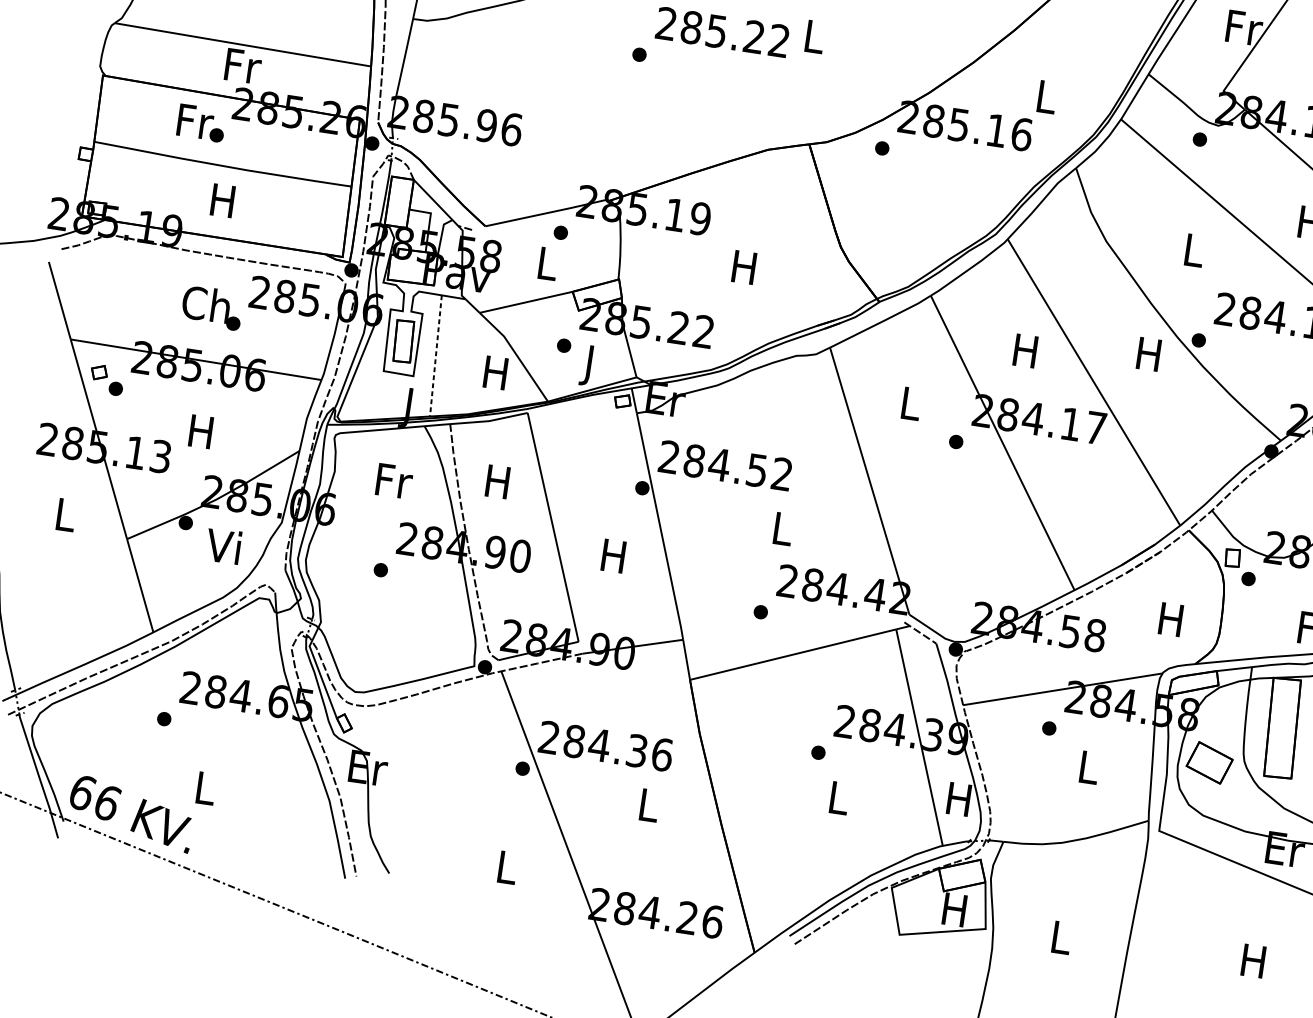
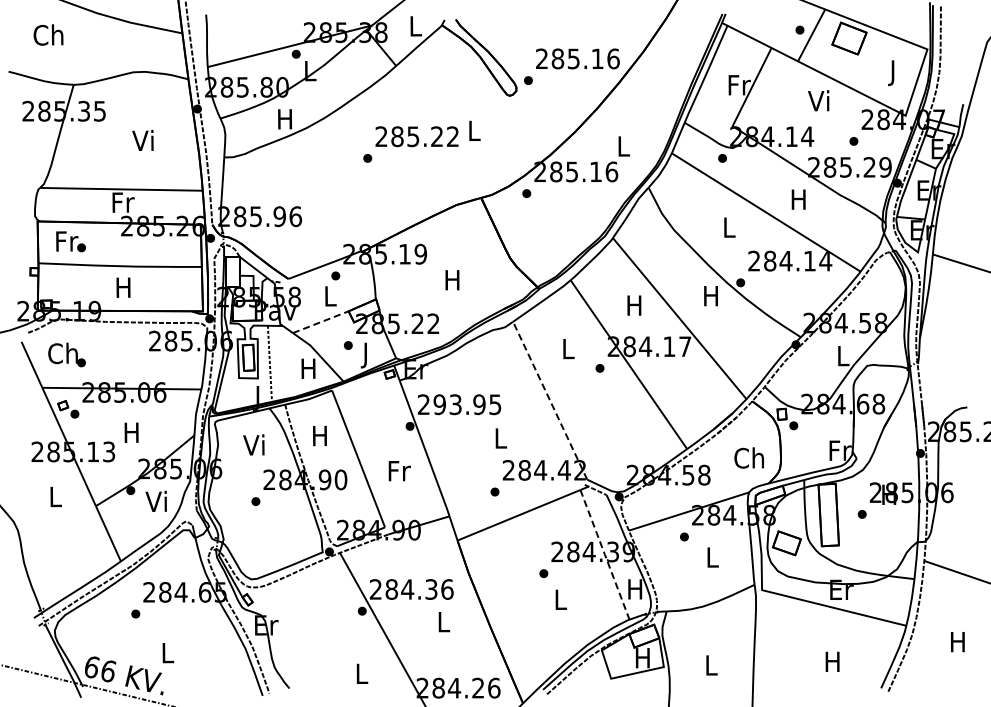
text: (200, 122) -> (70, 241), moved
line: (525, 302) -> (320, 322), solid -> dashed
text: (211, 306) -> (66, 354), moved
text: (738, 467) -> (467, 404), 284.52 -> 293.95
text: (393, 479) -> (255, 444), Fr -> Vi
line: (870, 480) -> (550, 400), solid -> dashed
text: (614, 556) -> (399, 471), H -> Fr
text: (1171, 618) -> (749, 457), H -> Ch
line: (918, 737) -> (604, 554), solid -> dashed

